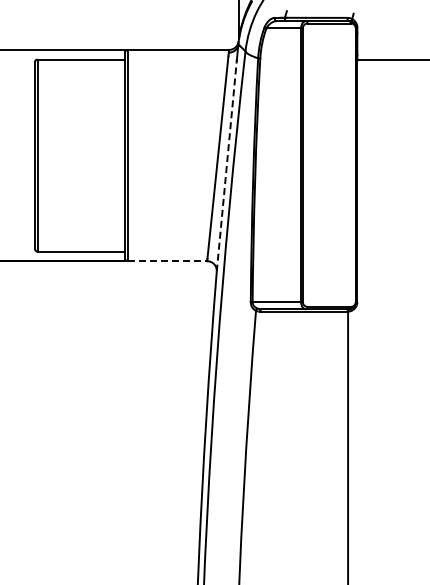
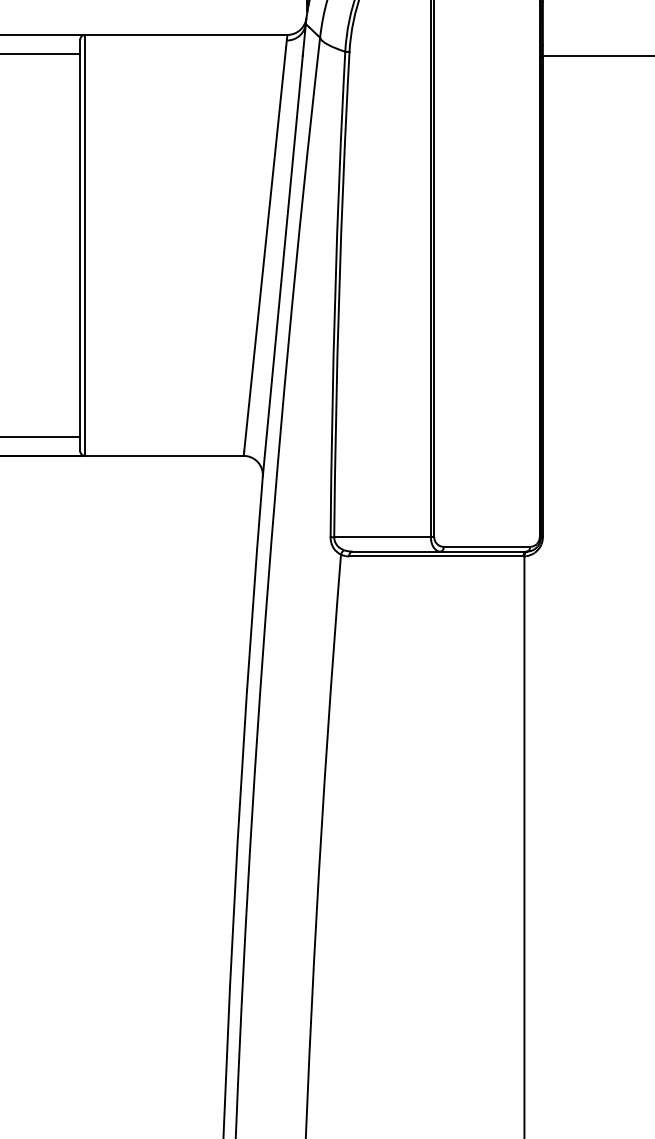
line: (226, 166) -> (282, 267), dashed -> solid
line: (167, 261) -> (164, 456), dashed -> solid

